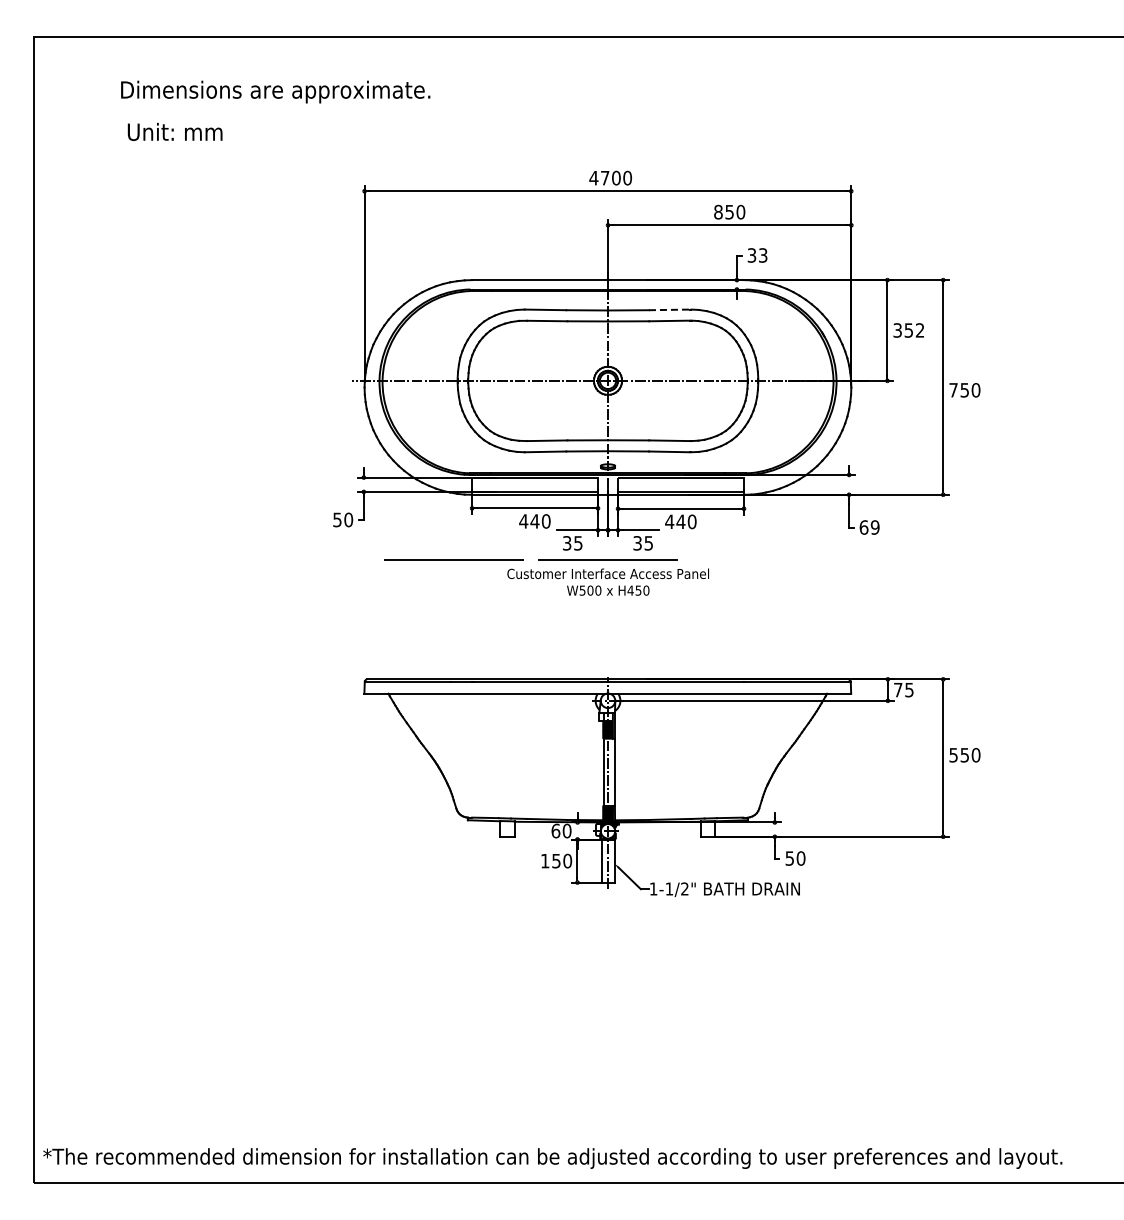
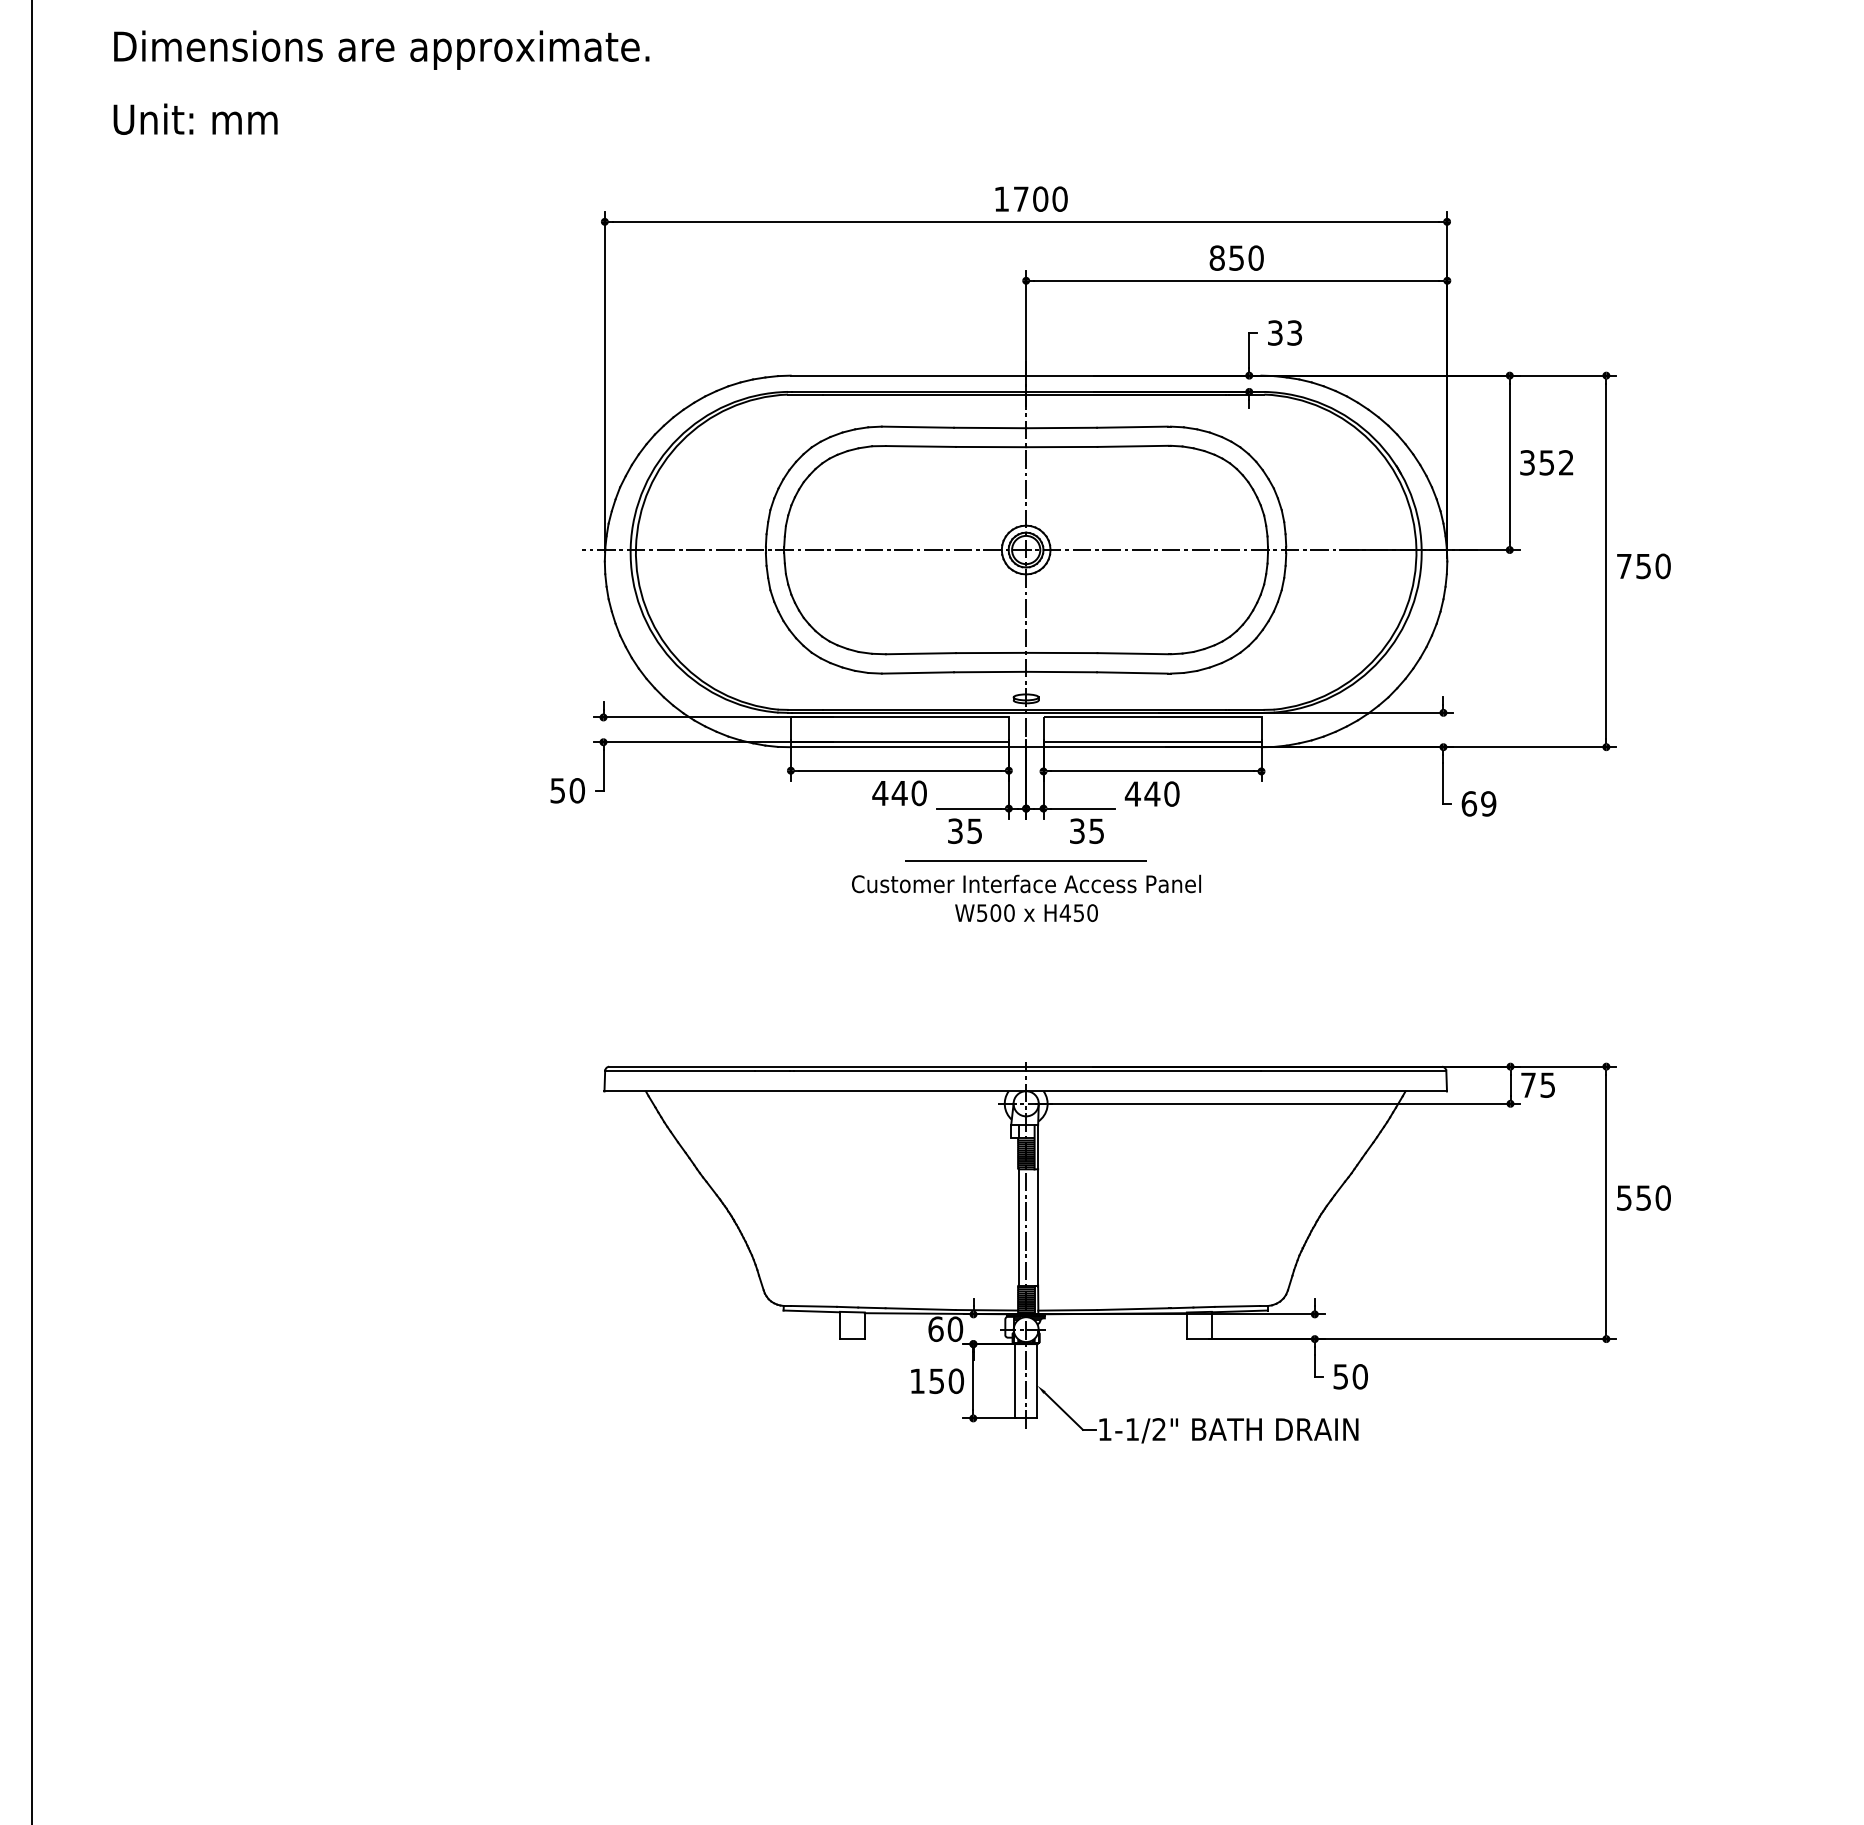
text: (275, 91) -> (381, 49), moved
text: (174, 131) -> (194, 118), moved
text: (593, 178) -> (1001, 199), 4700 -> 1700
line: (669, 309) -> (1132, 426), dashed -> solid
line: (453, 559) -> (758, 859), removed

